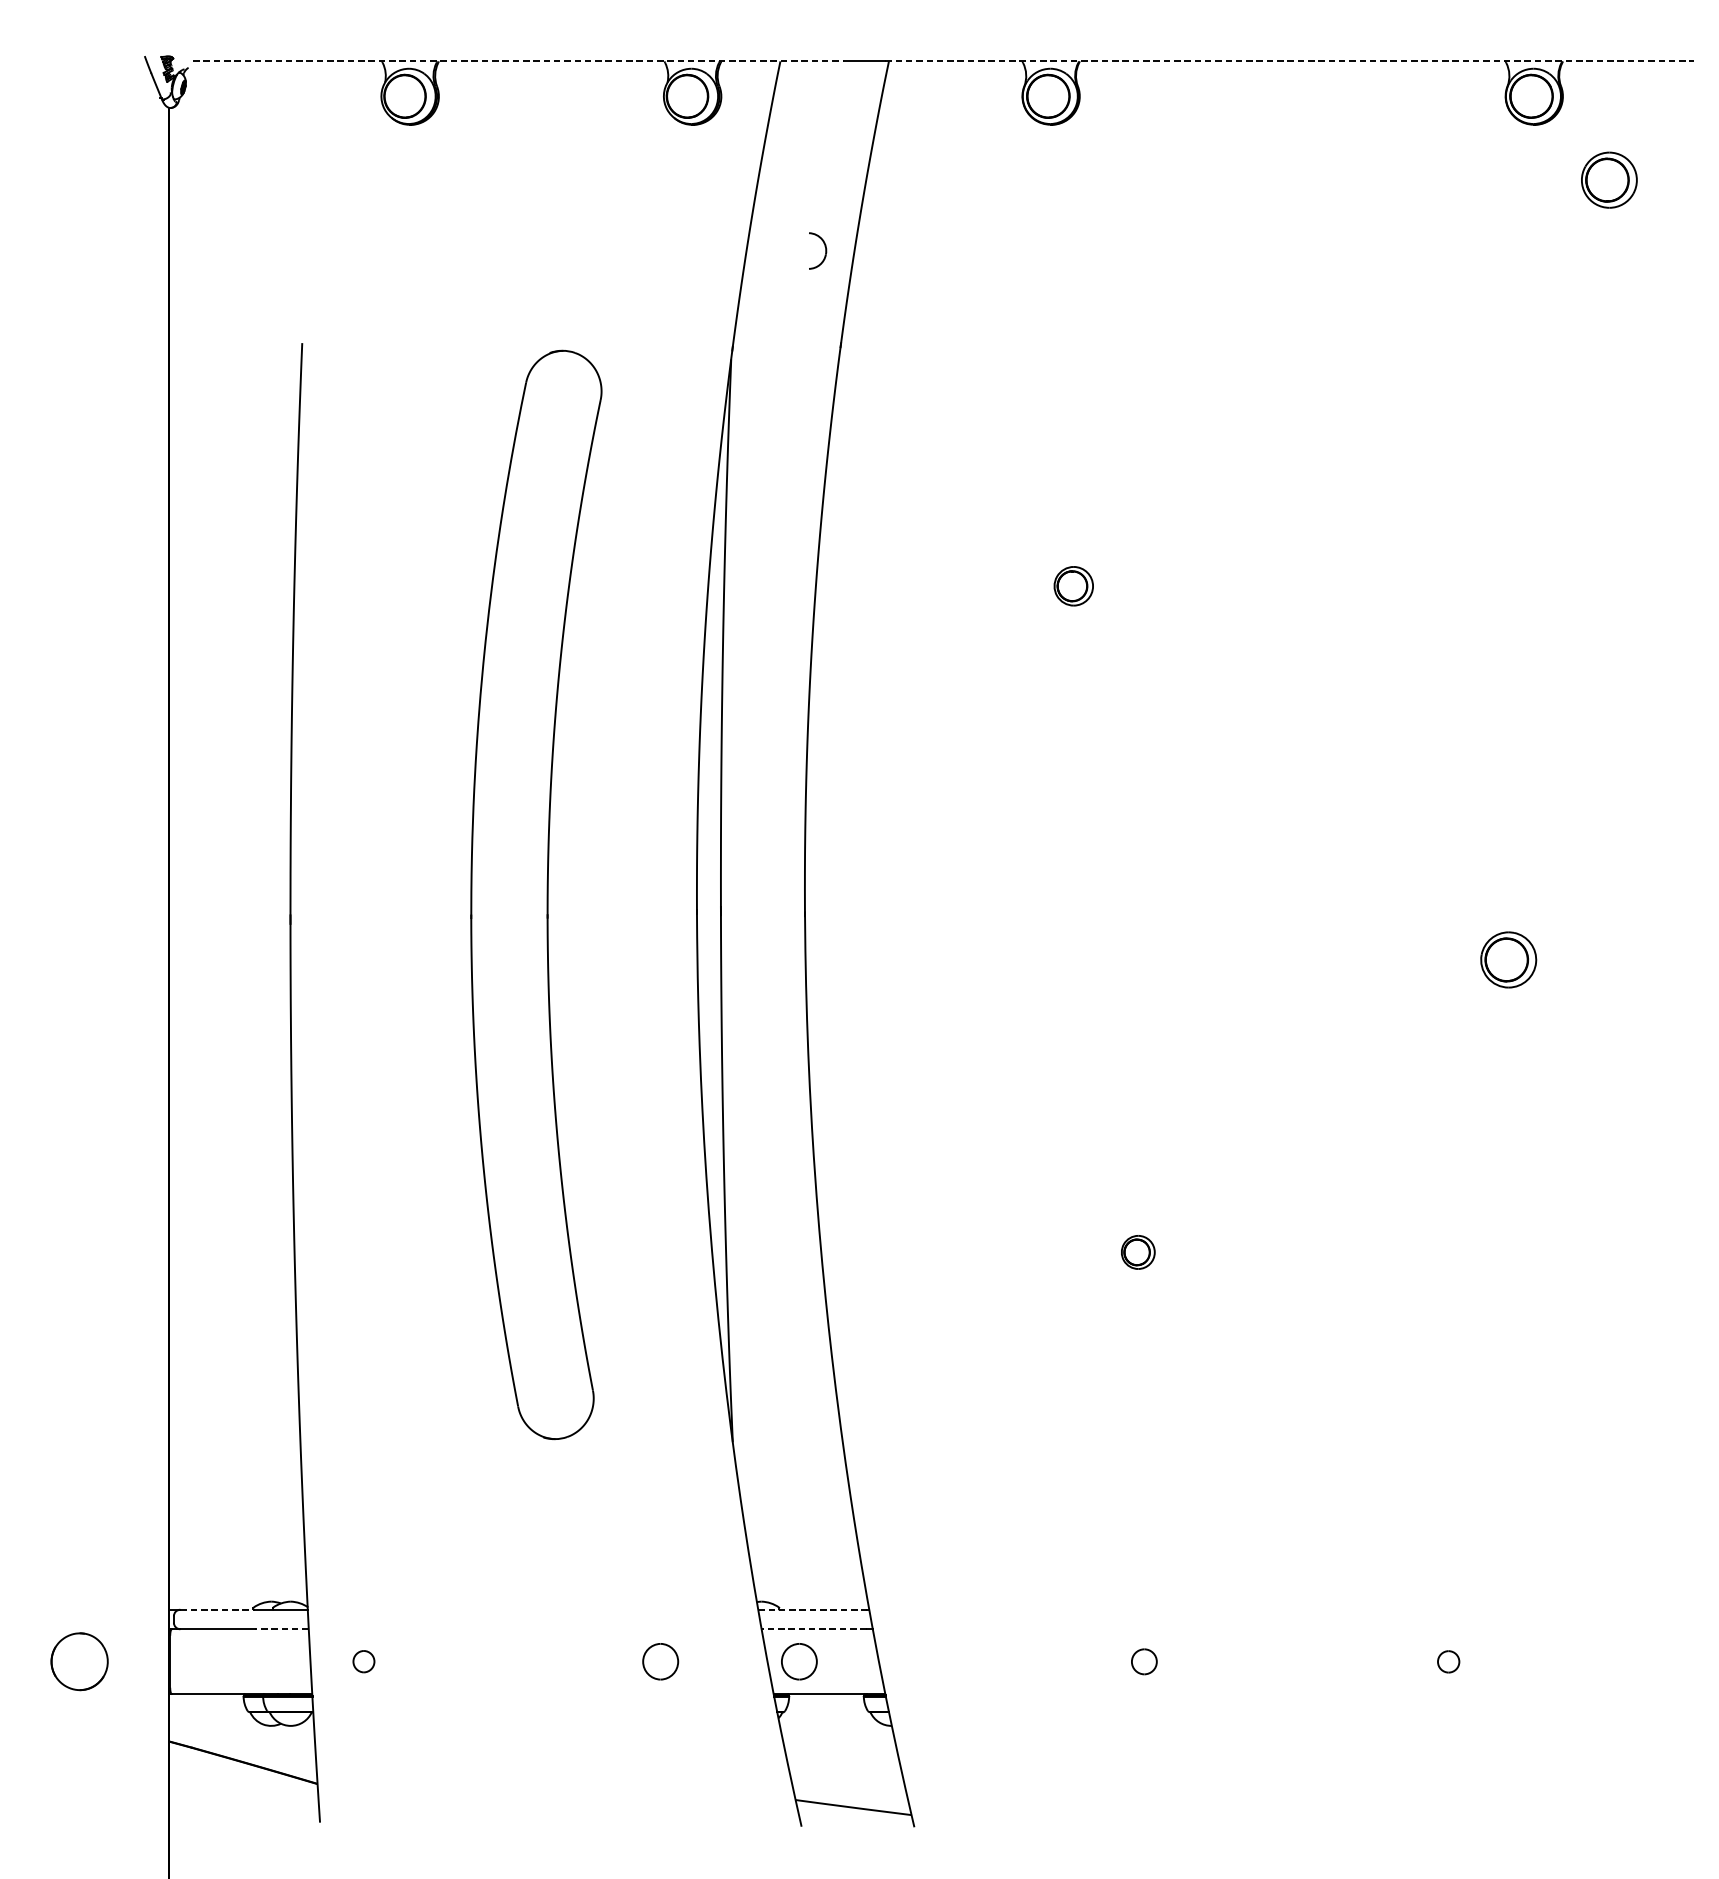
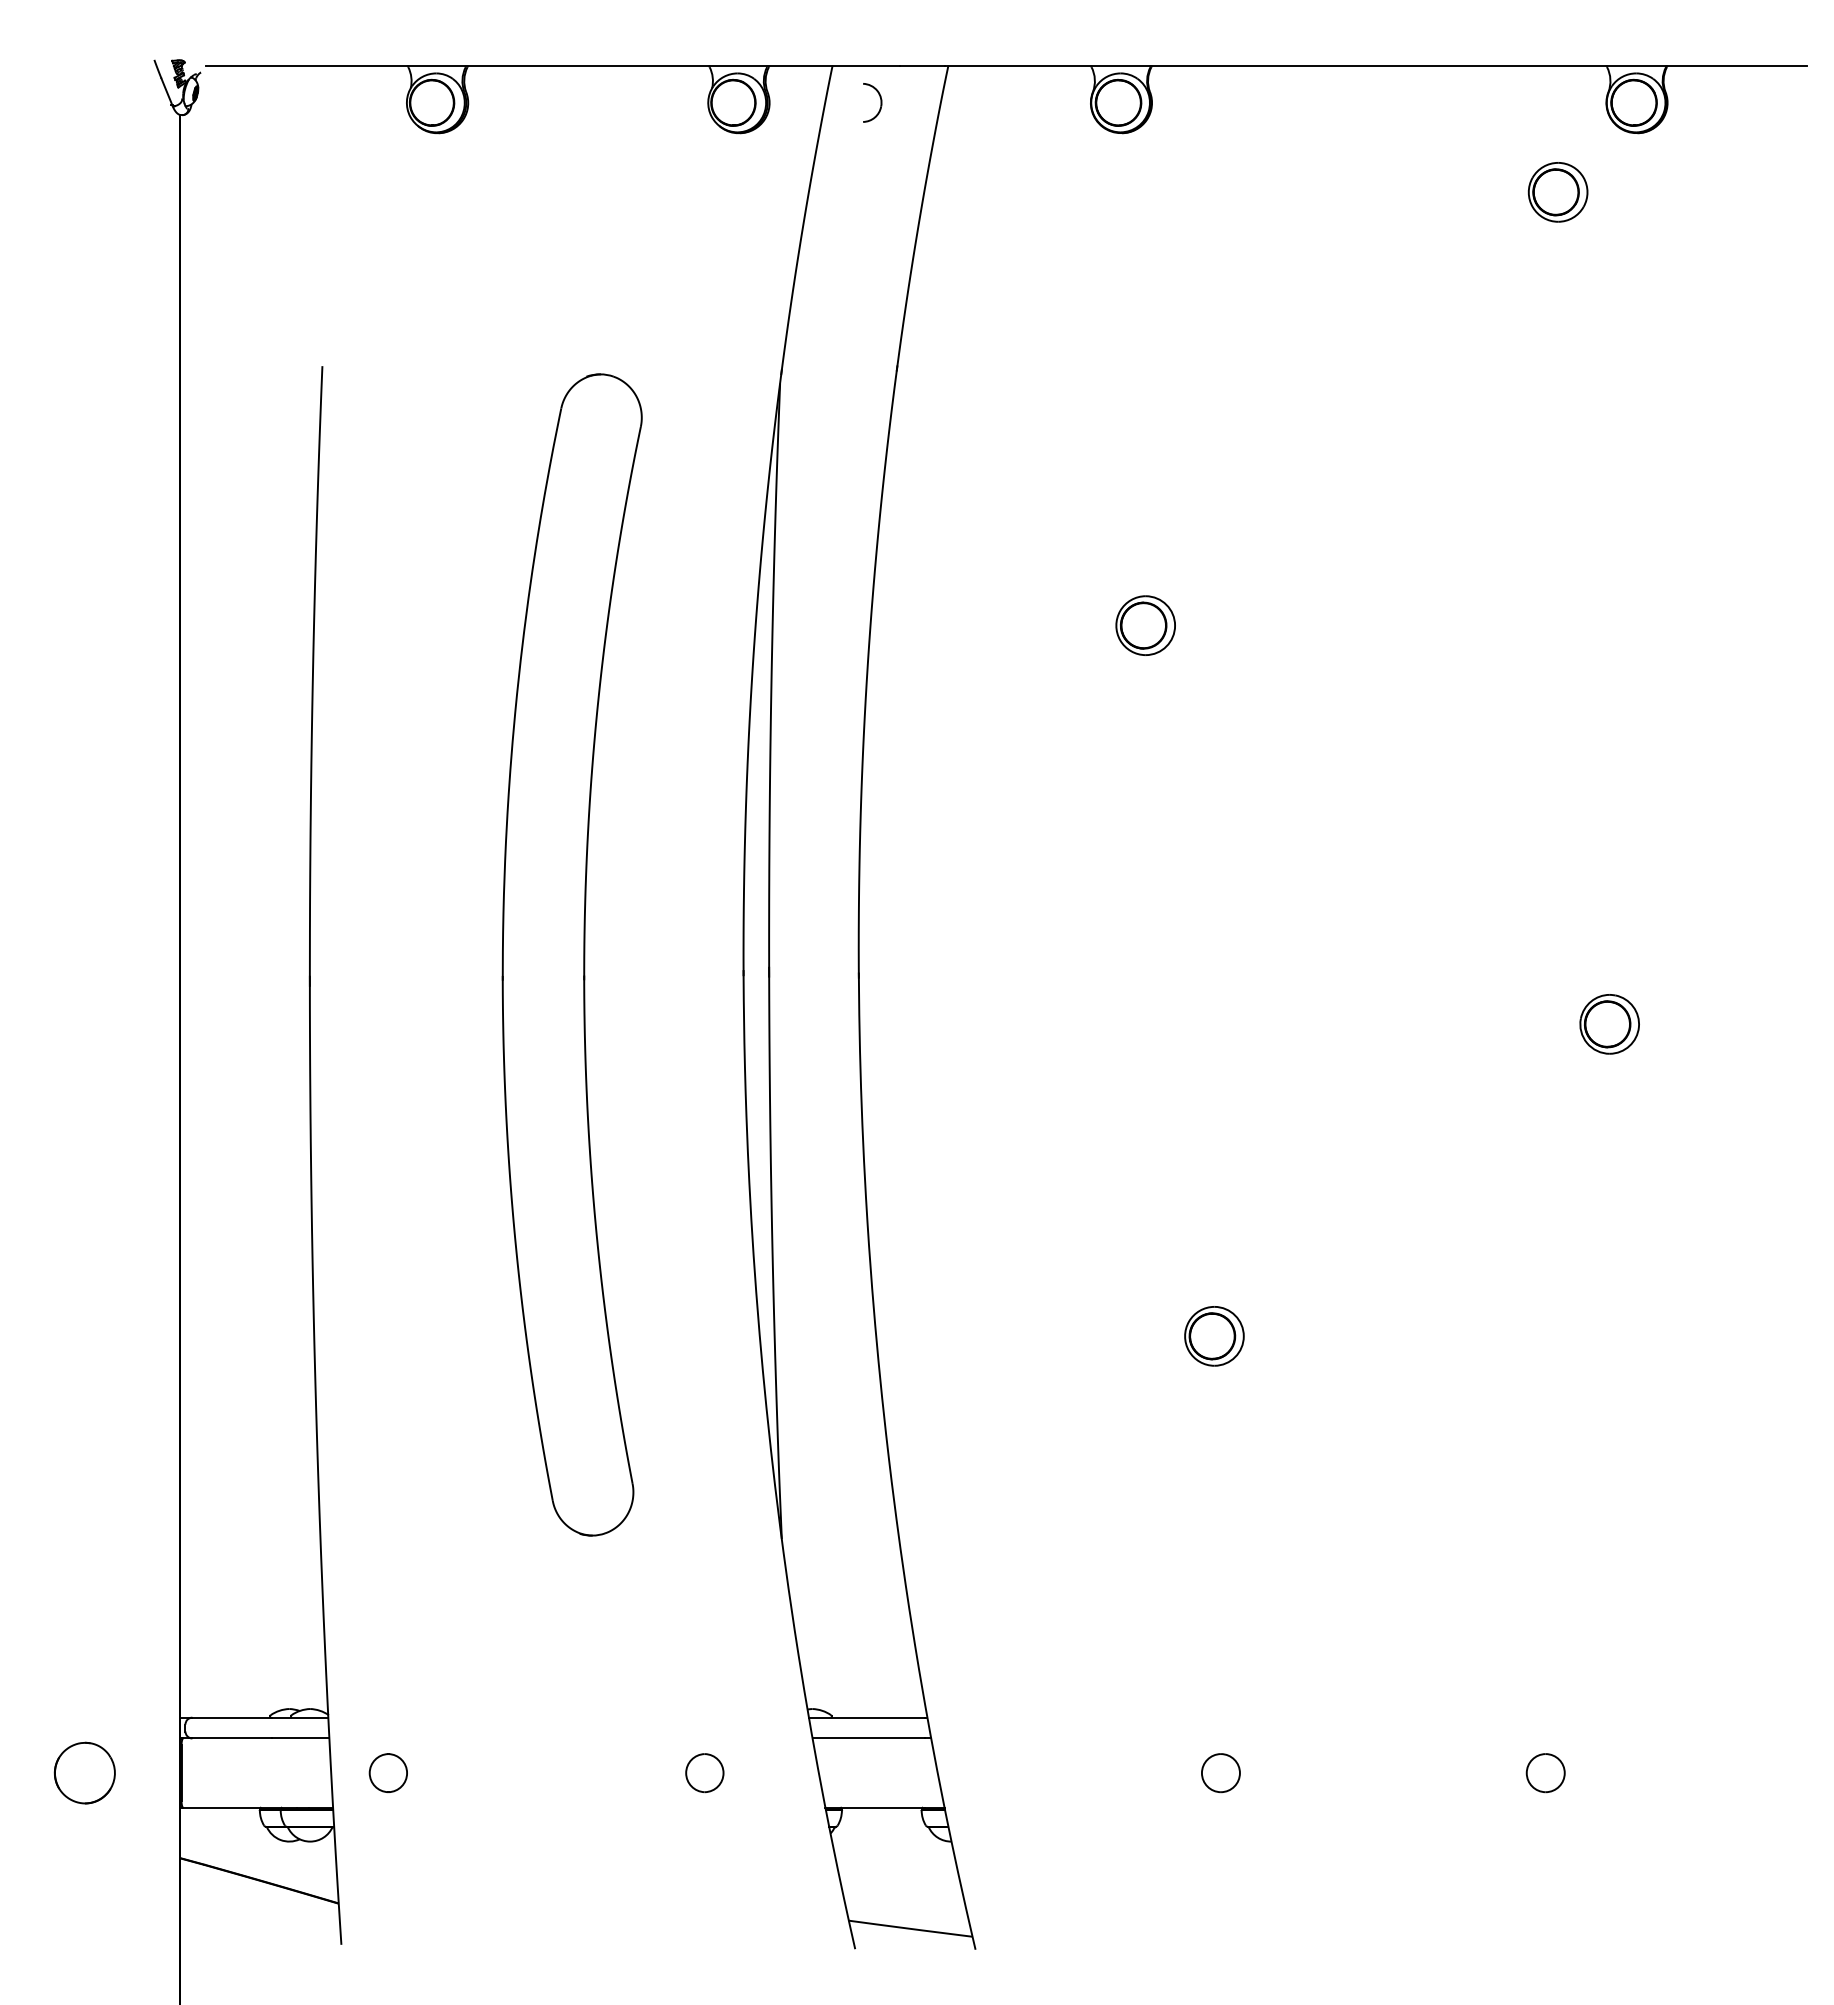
line: (518, 61) -> (553, 65), dashed -> solid
line: (1290, 61) -> (1376, 65), dashed -> solid
part: (1608, 180) -> (1557, 192), moved
part: (825, 250) -> (880, 102), moved
part: (1073, 586) -> (1145, 625), size x1.43
part: (1138, 1252) -> (1214, 1336), size x1.67
line: (217, 1609) -> (232, 1717), dashed -> solid
line: (813, 1609) -> (867, 1717), dashed -> solid
line: (281, 1629) -> (300, 1738), dashed -> solid
line: (814, 1629) -> (868, 1738), dashed -> solid
part: (363, 1661) -> (387, 1772), size x1.67
part: (799, 1662) -> (852, 1773), removed
part: (1143, 1662) -> (1220, 1773), size x1.43
part: (1448, 1662) -> (1545, 1773), size x1.67

